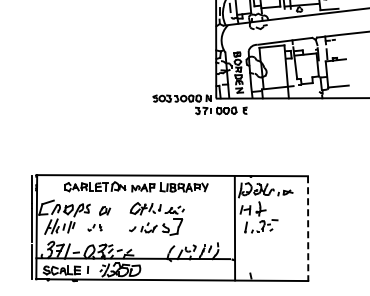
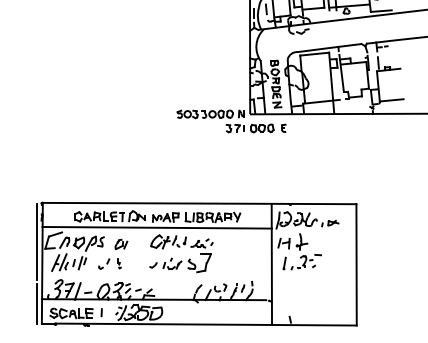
line: (135, 196) -> (156, 227), added
part: (94, 227) -> (109, 263), size x1.43
line: (308, 229) -> (356, 265), dashed -> solid

